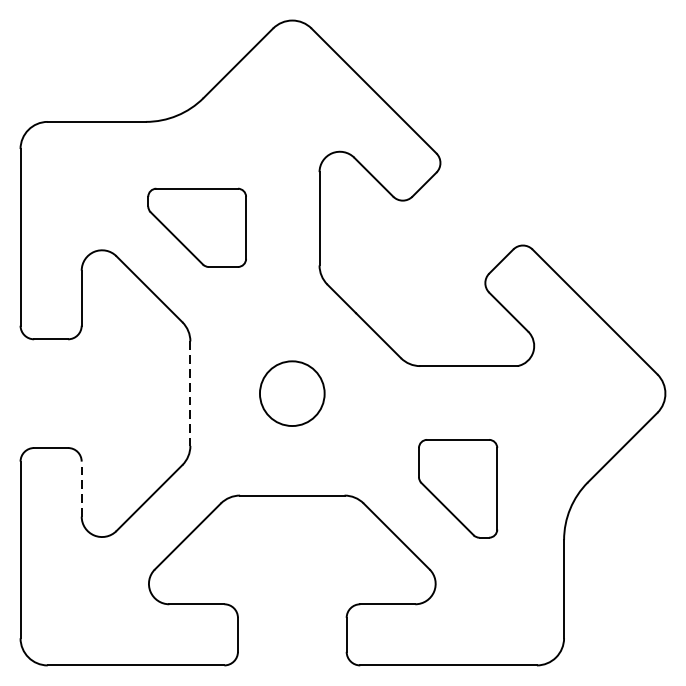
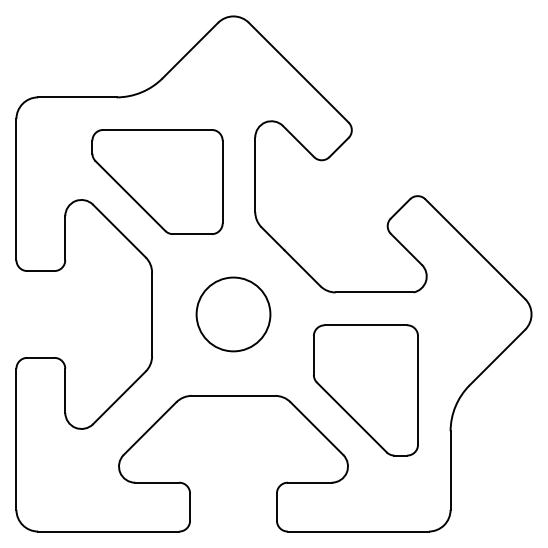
part: (197, 227) -> (157, 181), size x1.67
line: (190, 393) -> (152, 314), dashed -> solid
circle: (292, 393) -> (233, 314), size x1.43
line: (81, 488) -> (65, 390), dashed -> solid
part: (457, 488) -> (365, 390), size x1.67

